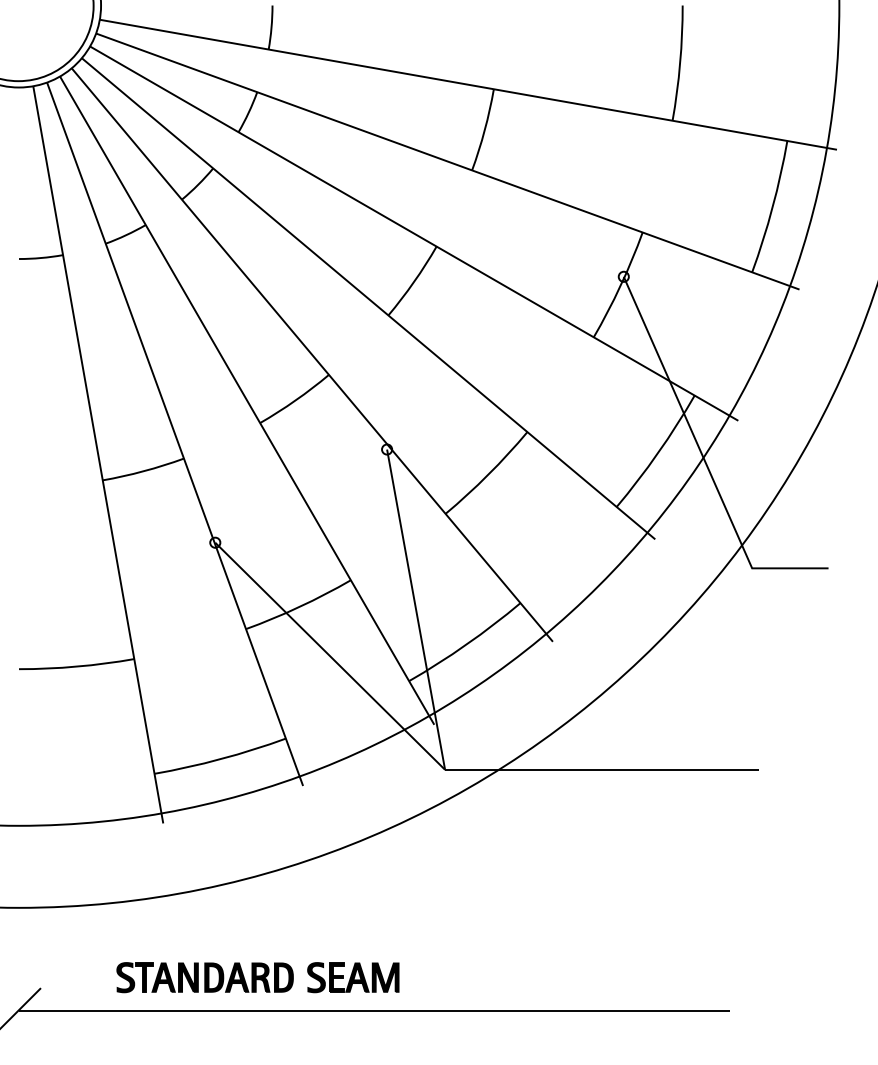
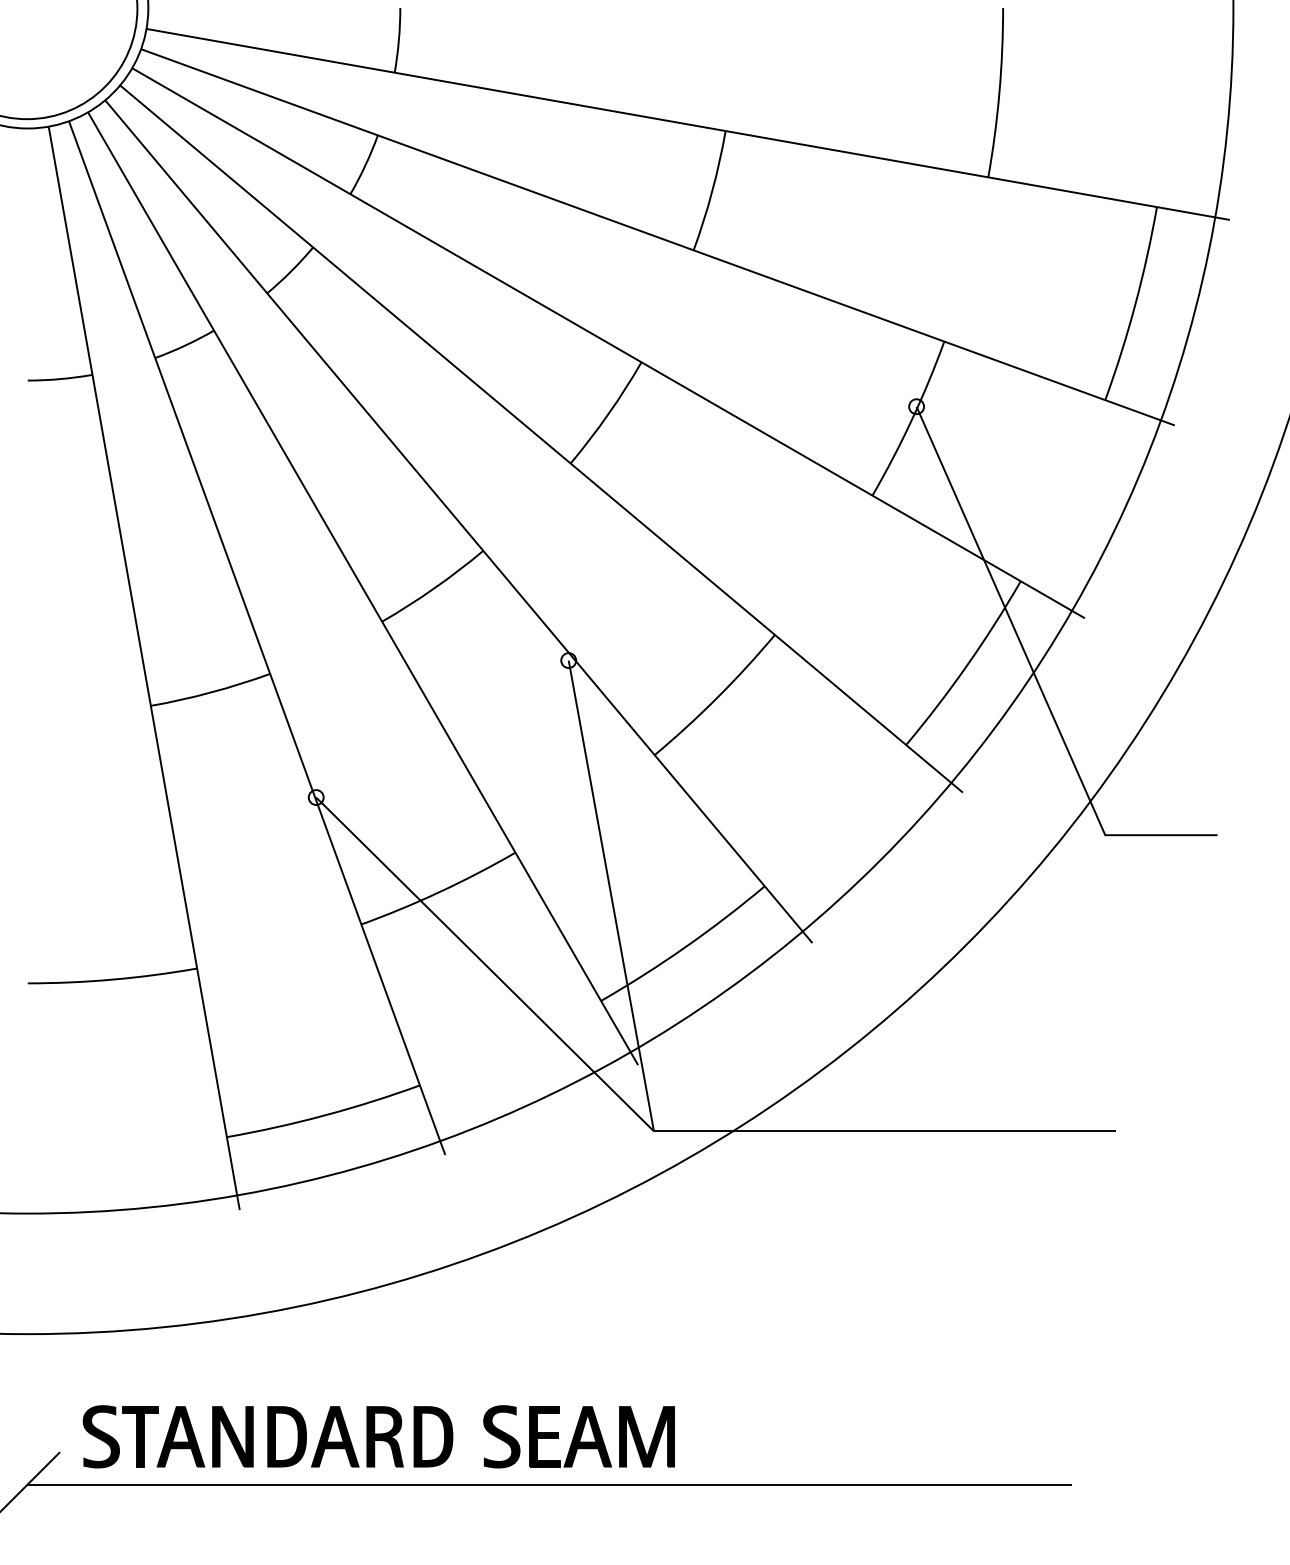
part: (257, 977) -> (378, 1436), size x1.43

